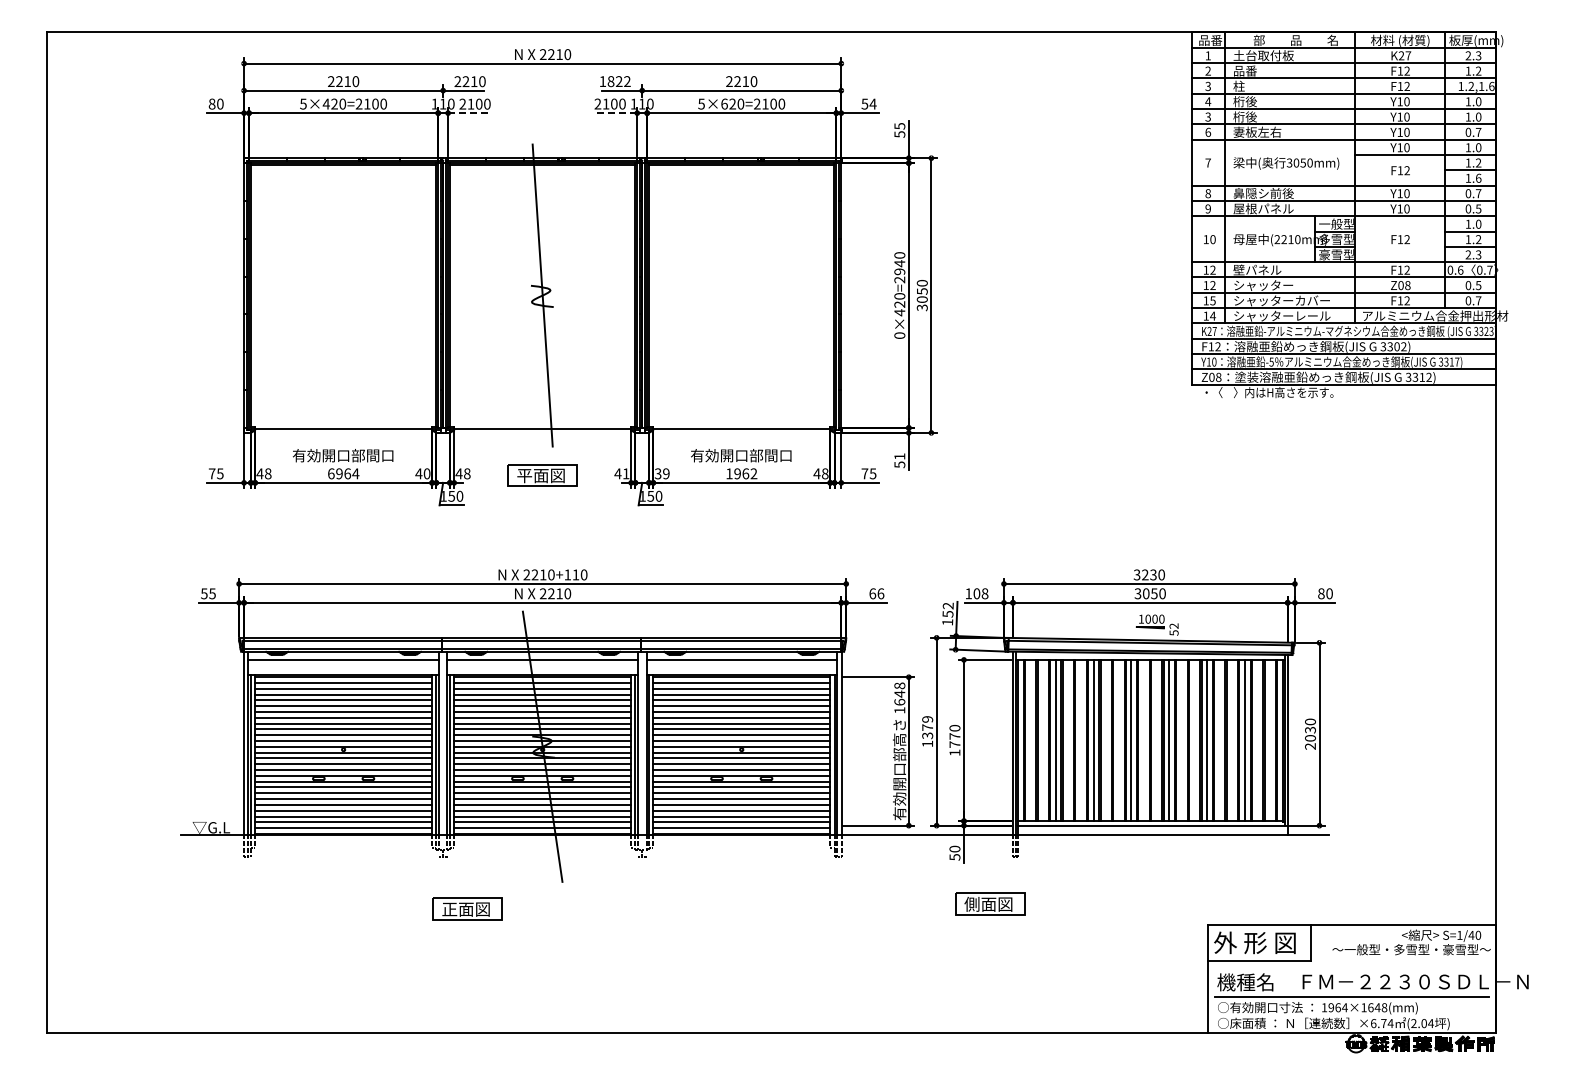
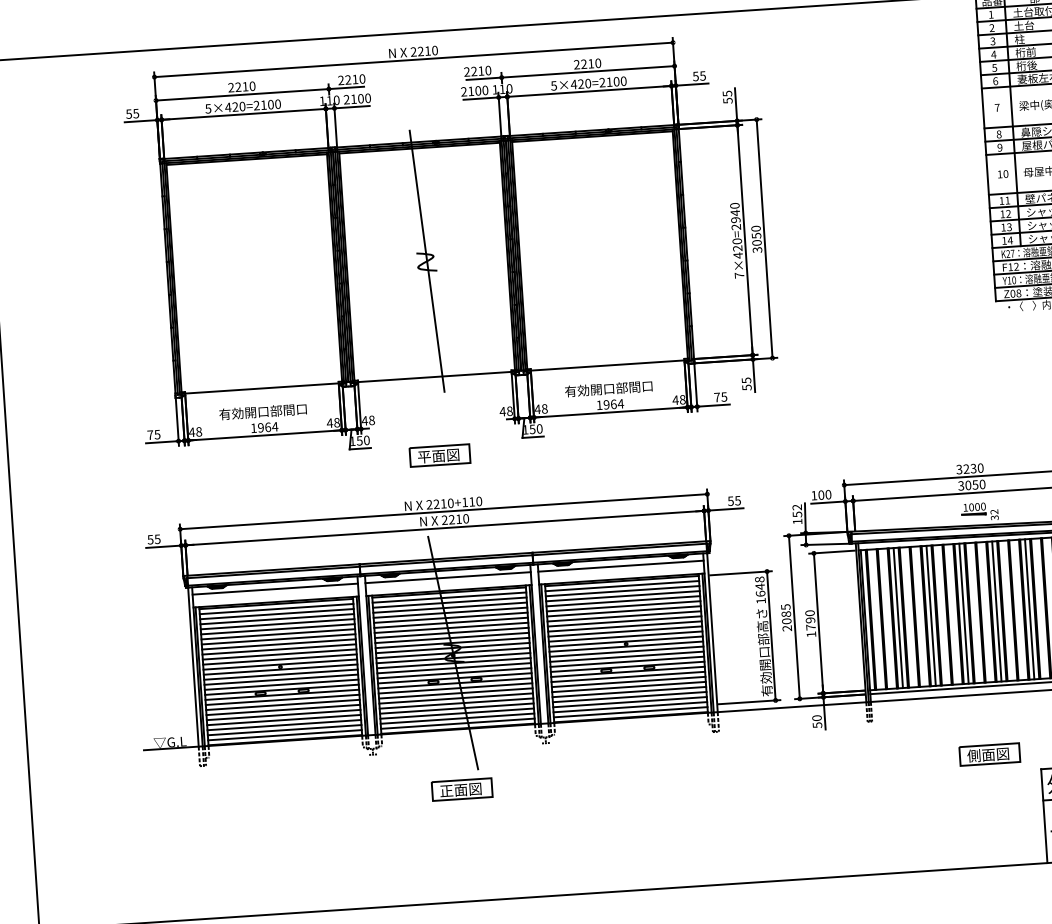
text: (1244, 70) -> (1023, 25), 品番 -> 土台
text: (614, 81) -> (477, 71), 1822 -> 2210
text: (1250, 101) -> (1030, 51), 桁後 -> 桁前
text: (215, 103) -> (131, 113), 80 -> 55
text: (724, 103) -> (573, 84), 5×620=2100 -> 5×420=2100
text: (872, 103) -> (702, 75), 54 -> 55
line: (468, 113) -> (352, 107), dashed -> solid
line: (616, 113) -> (480, 98), dashed -> solid
text: (1207, 116) -> (994, 67), 3 -> 5
text: (1212, 269) -> (1007, 200), 12 -> 11
text: (1212, 300) -> (1009, 226), 15 -> 13
text: (899, 335) -> (739, 275), 0×420=2940 -> 7×420=2940
text: (899, 456) -> (746, 380), 51 -> 55
text: (331, 473) -> (254, 427), 6964 -> 1964
text: (625, 473) -> (509, 411), 41 -> 48
text: (661, 473) -> (540, 408), 39 -> 48
text: (753, 473) -> (620, 403), 1962 -> 1964
text: (426, 474) -> (336, 423), 40 -> 48
part: (542, 475) -> (439, 455), moved
text: (876, 593) -> (734, 500), 66 -> 55
text: (984, 593) -> (827, 494), 108 -> 100
text: (1173, 632) -> (994, 517), 52 -> 32
text: (927, 731) -> (786, 617), 1379 -> 2085
text: (954, 736) -> (810, 620), 1770 -> 1790
part: (990, 903) -> (989, 754), moved
part: (467, 908) -> (462, 789), moved

